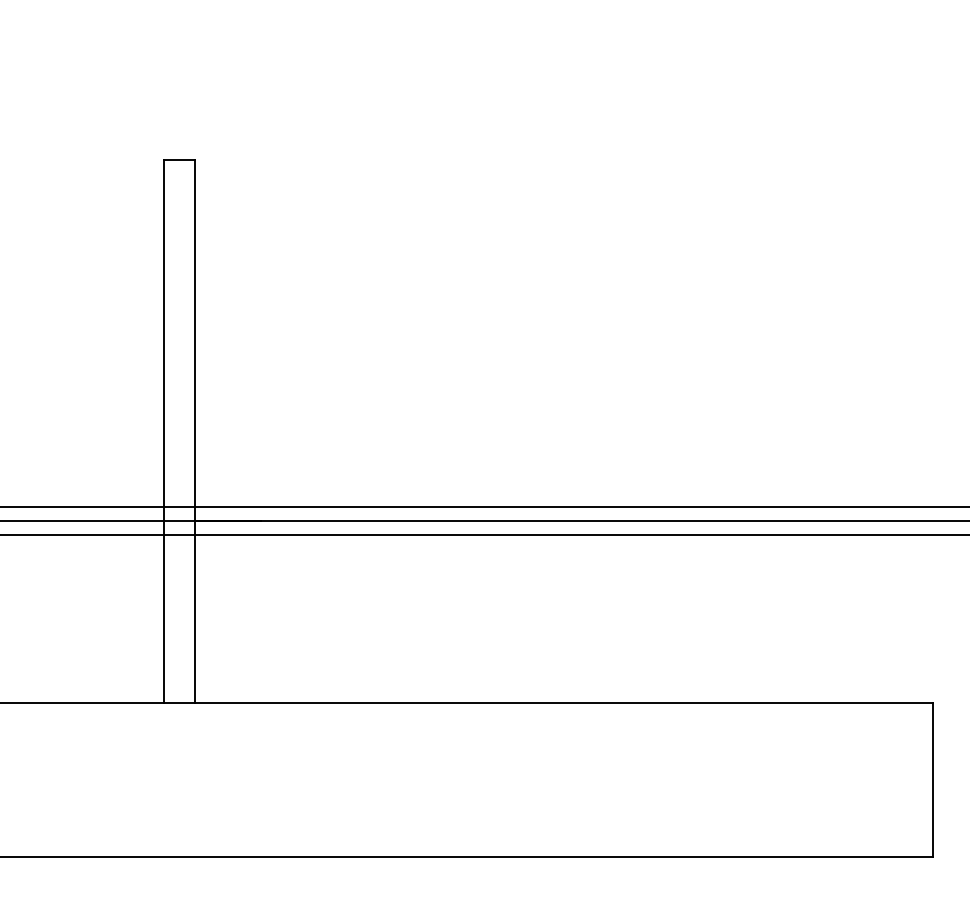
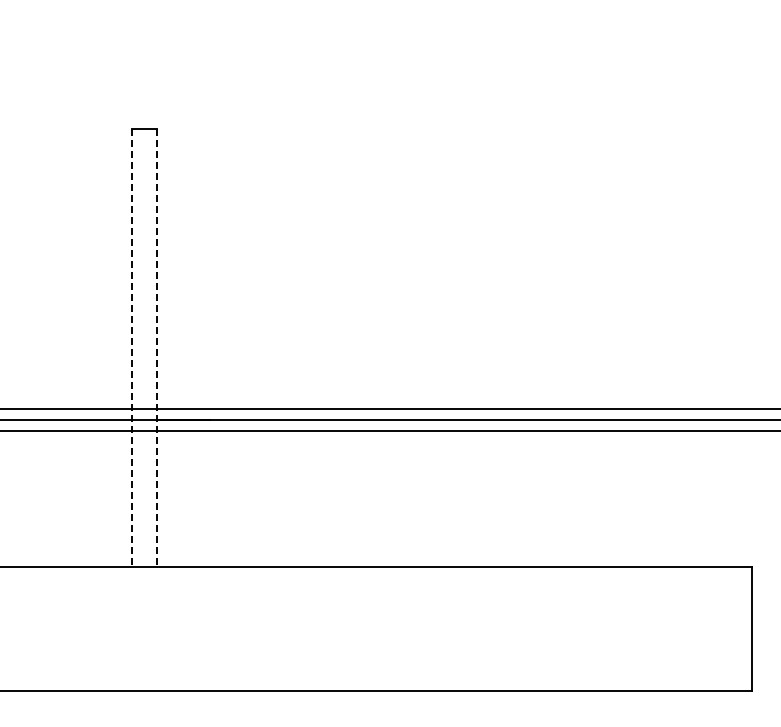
line: (163, 431) -> (131, 347), solid -> dashed
line: (194, 431) -> (156, 347), solid -> dashed

